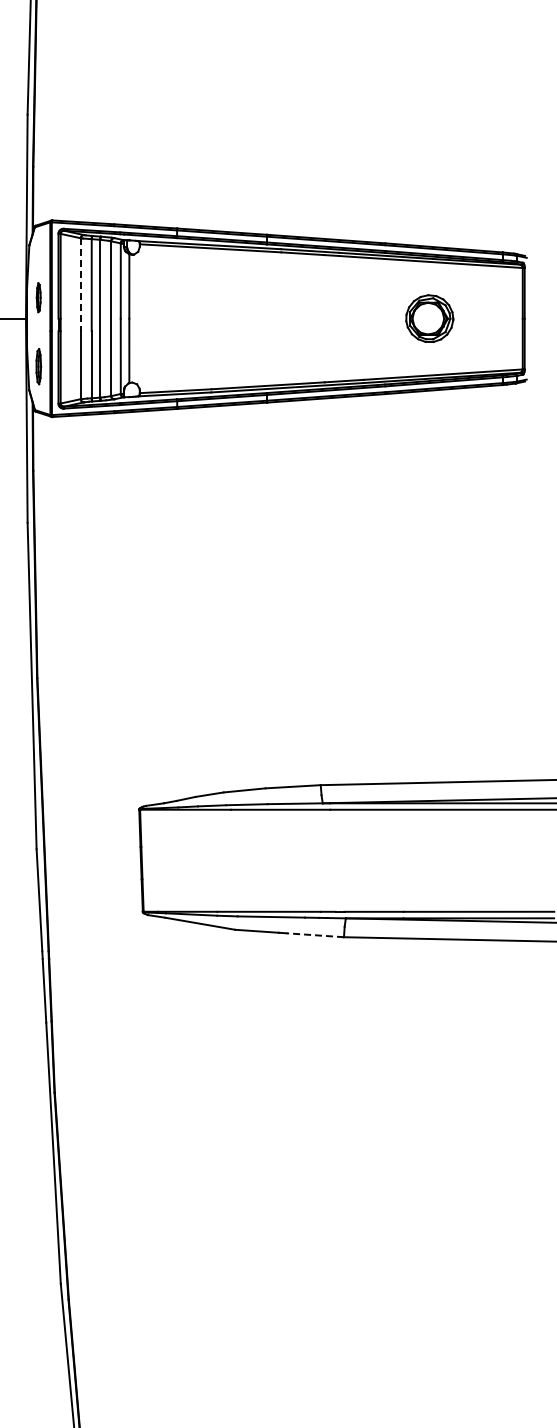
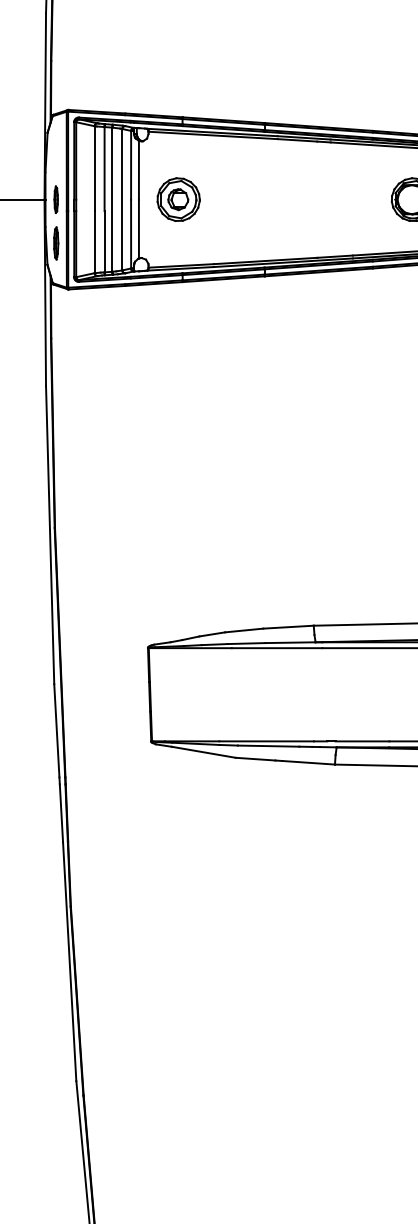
line: (80, 284) -> (94, 168), dashed -> solid
part: (38, 297) -> (55, 199), moved
part: (172, 318) -> (178, 199), added
line: (315, 935) -> (308, 763), dashed -> solid

